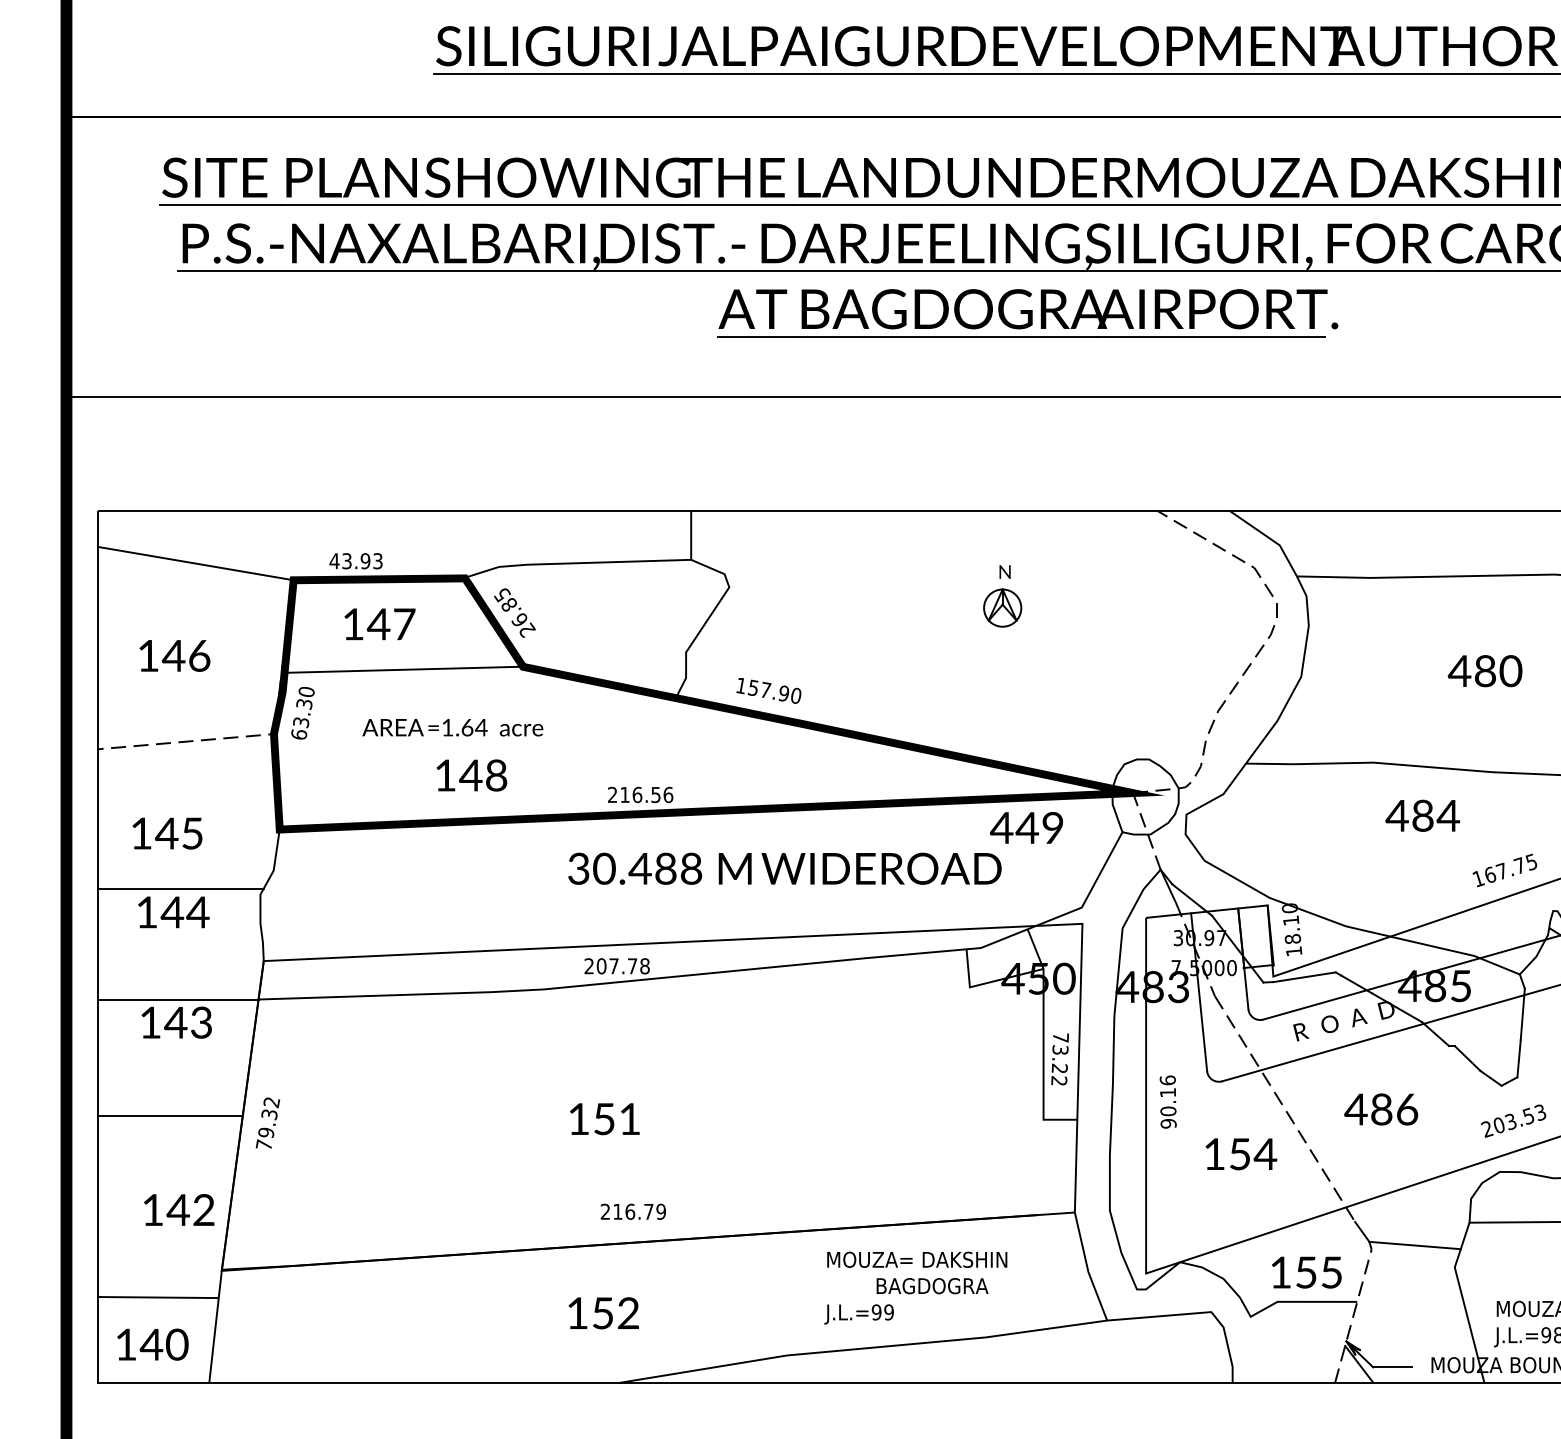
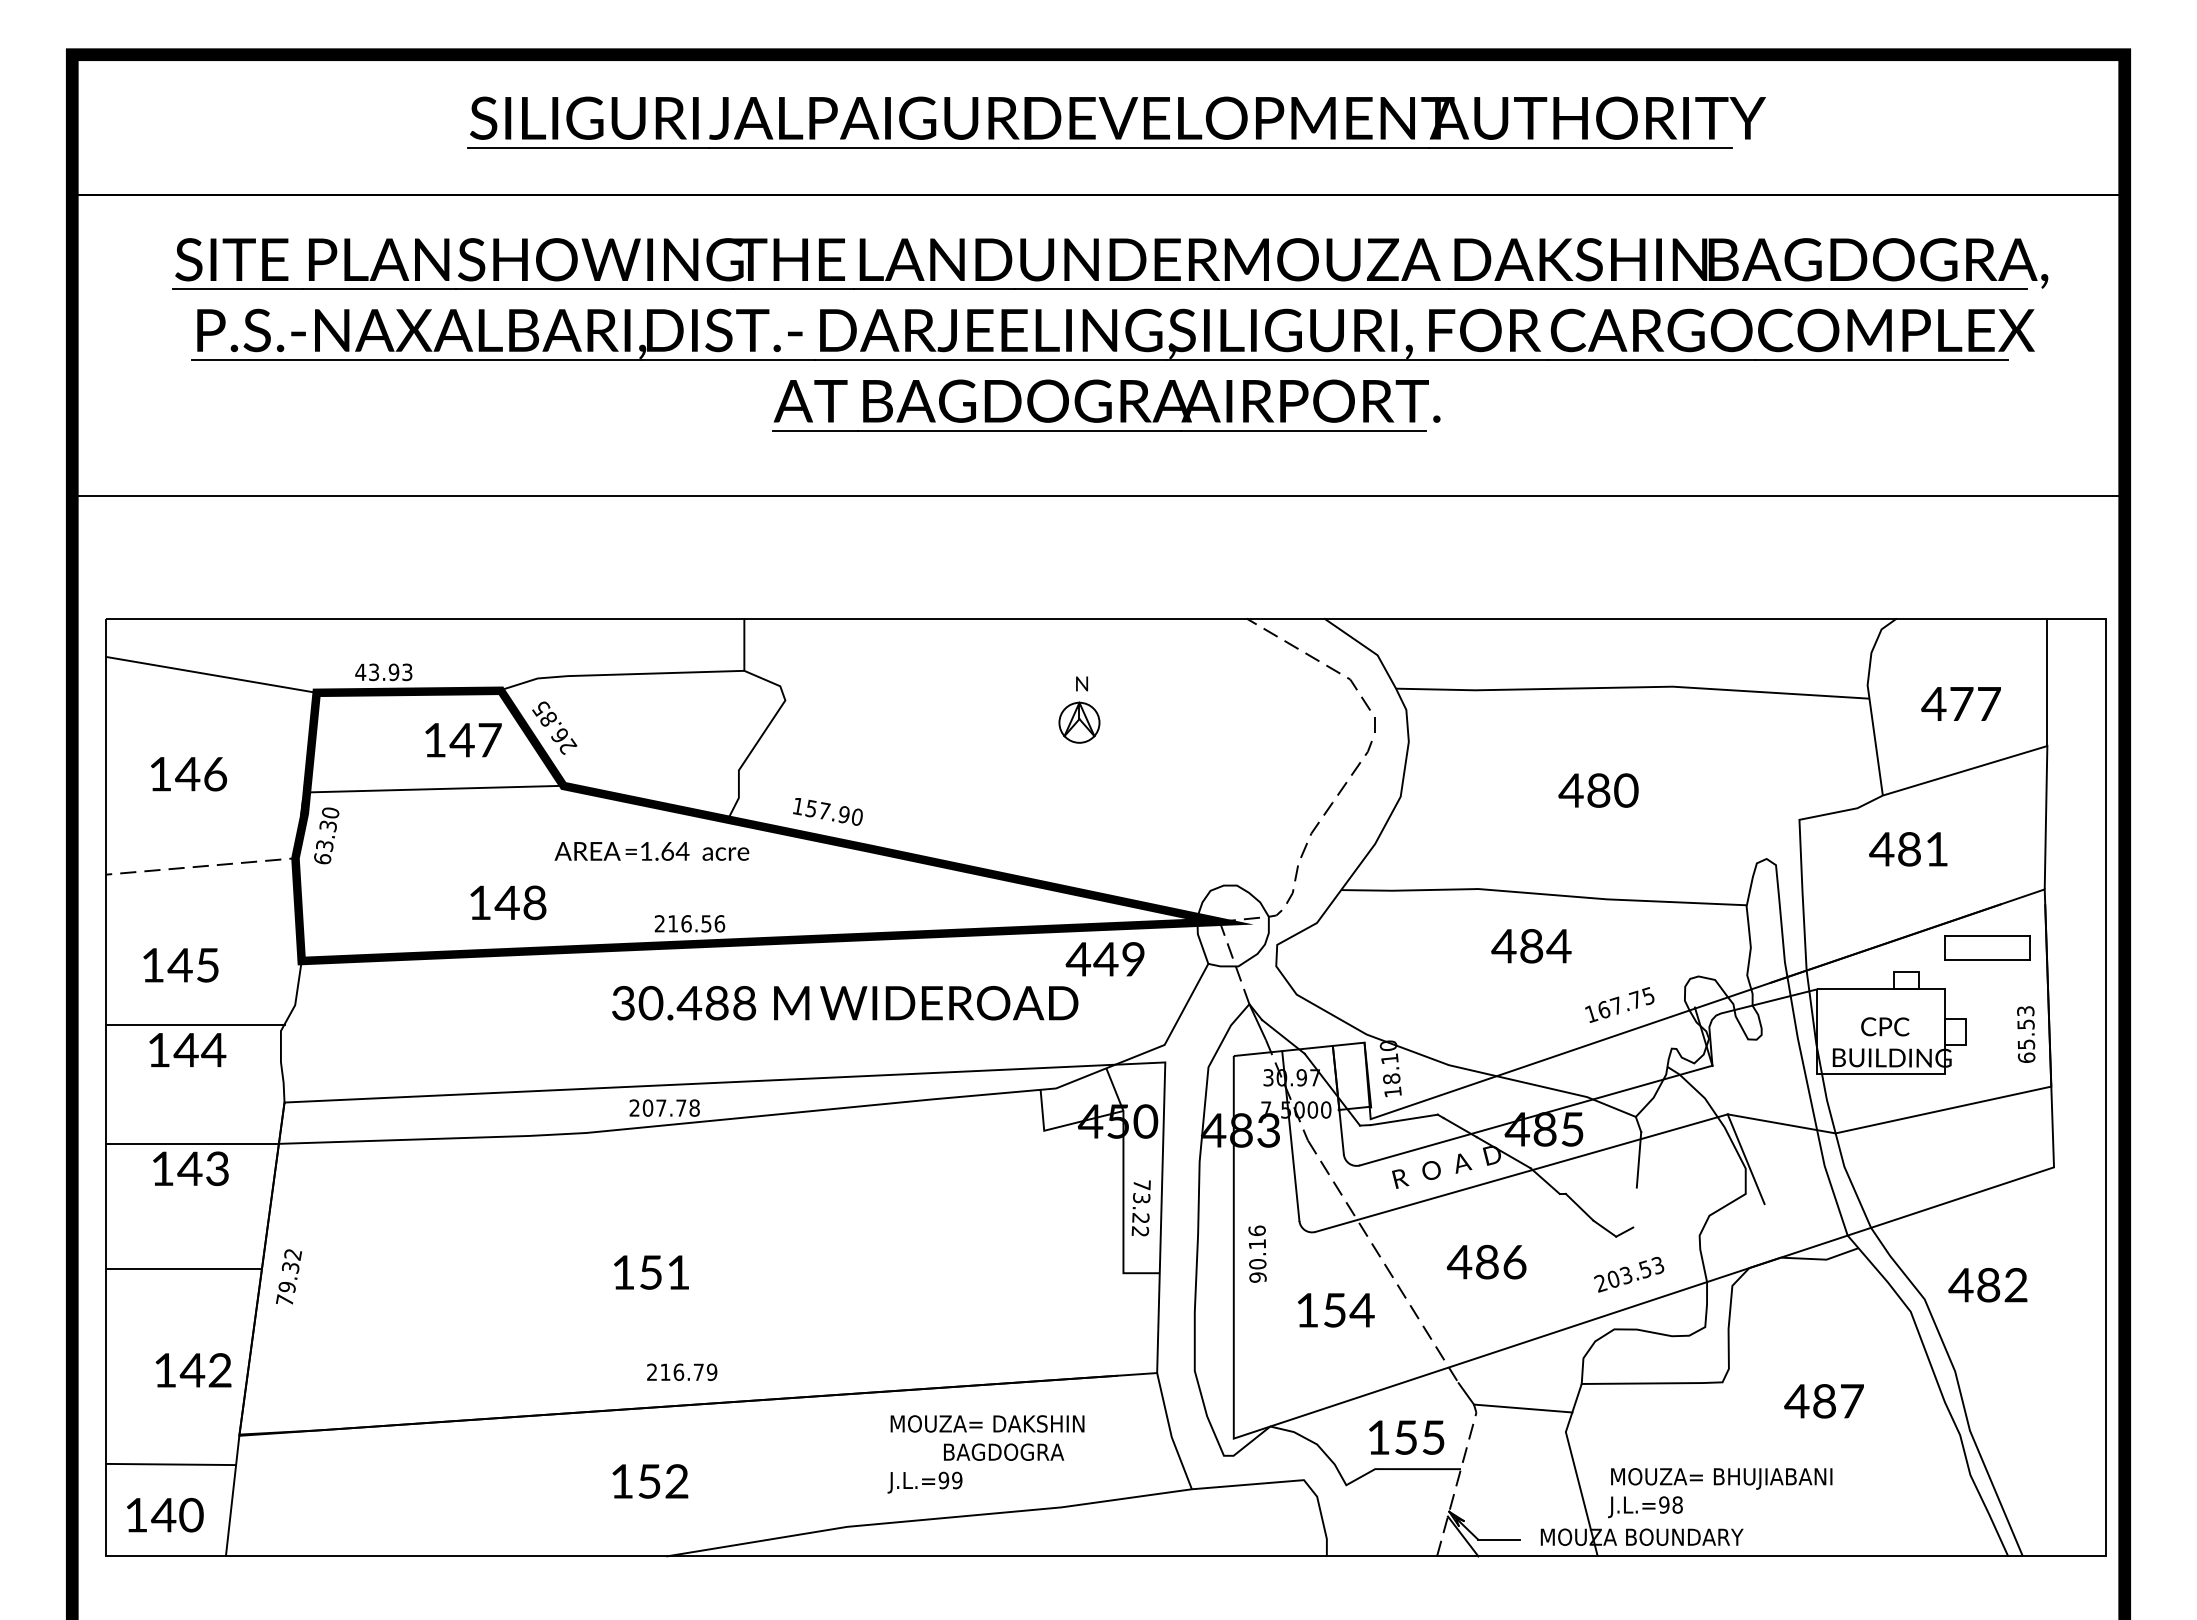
text: (379, 624) -> (463, 740), moved
text: (452, 727) -> (651, 851), moved
line: (1518, 1058) -> (1634, 1207), removed

